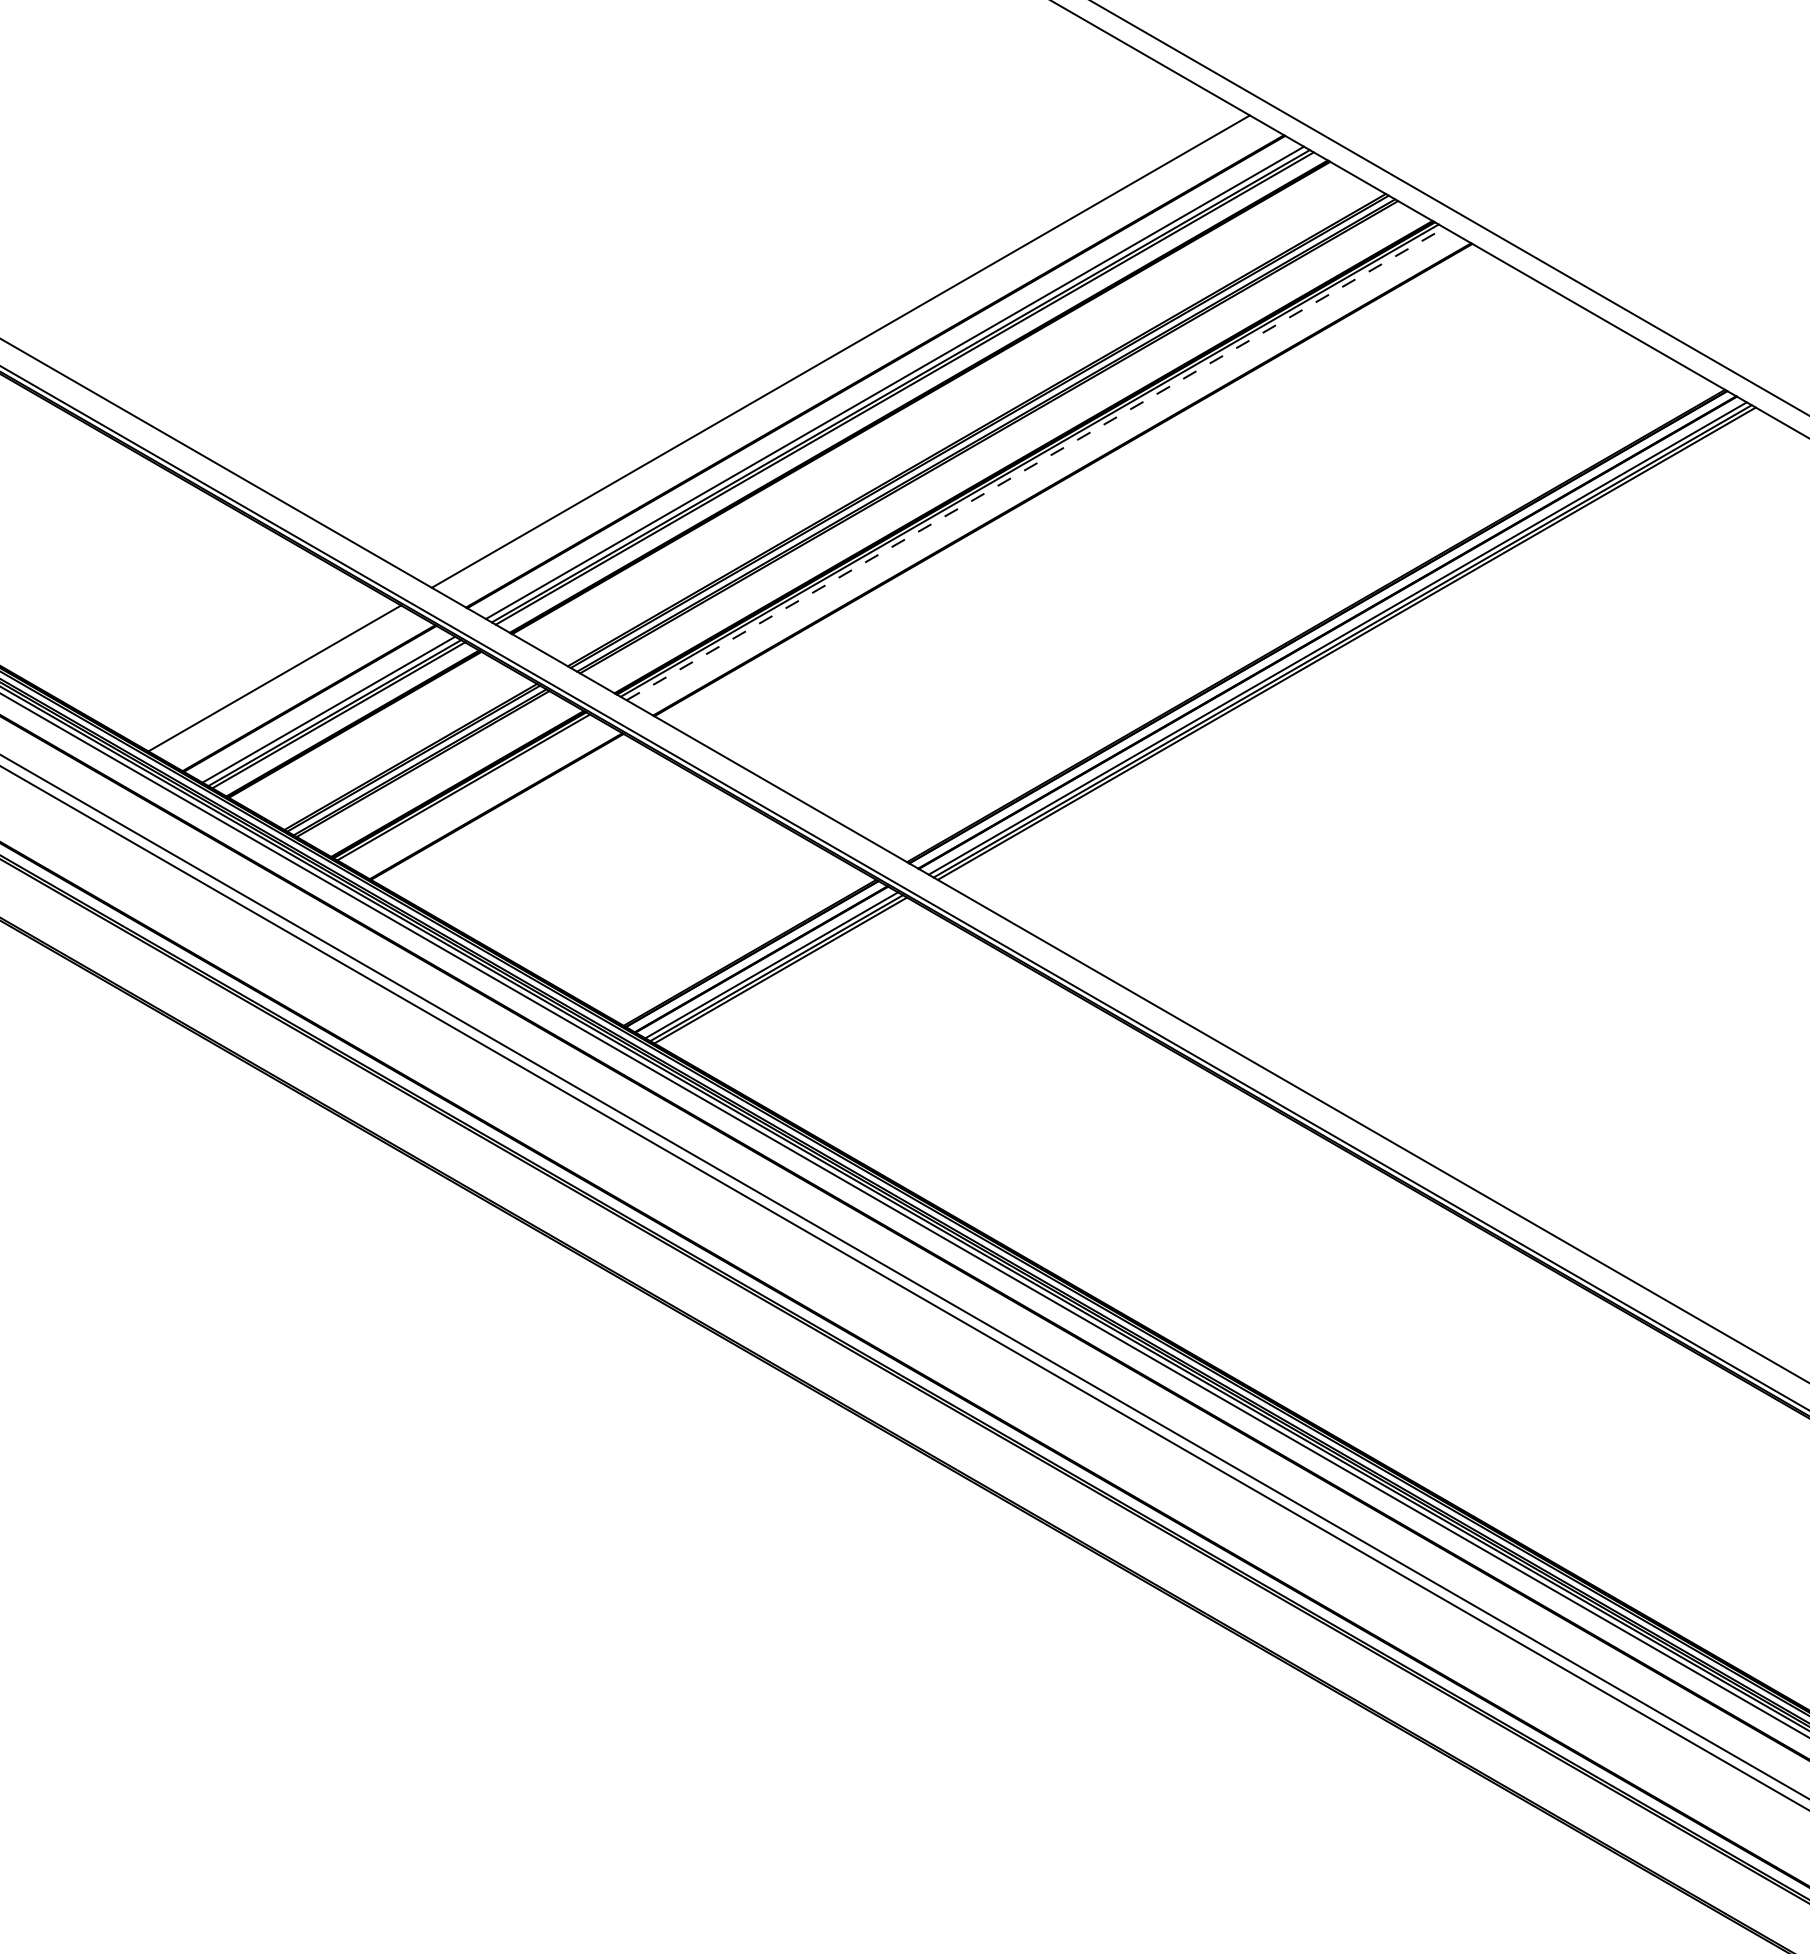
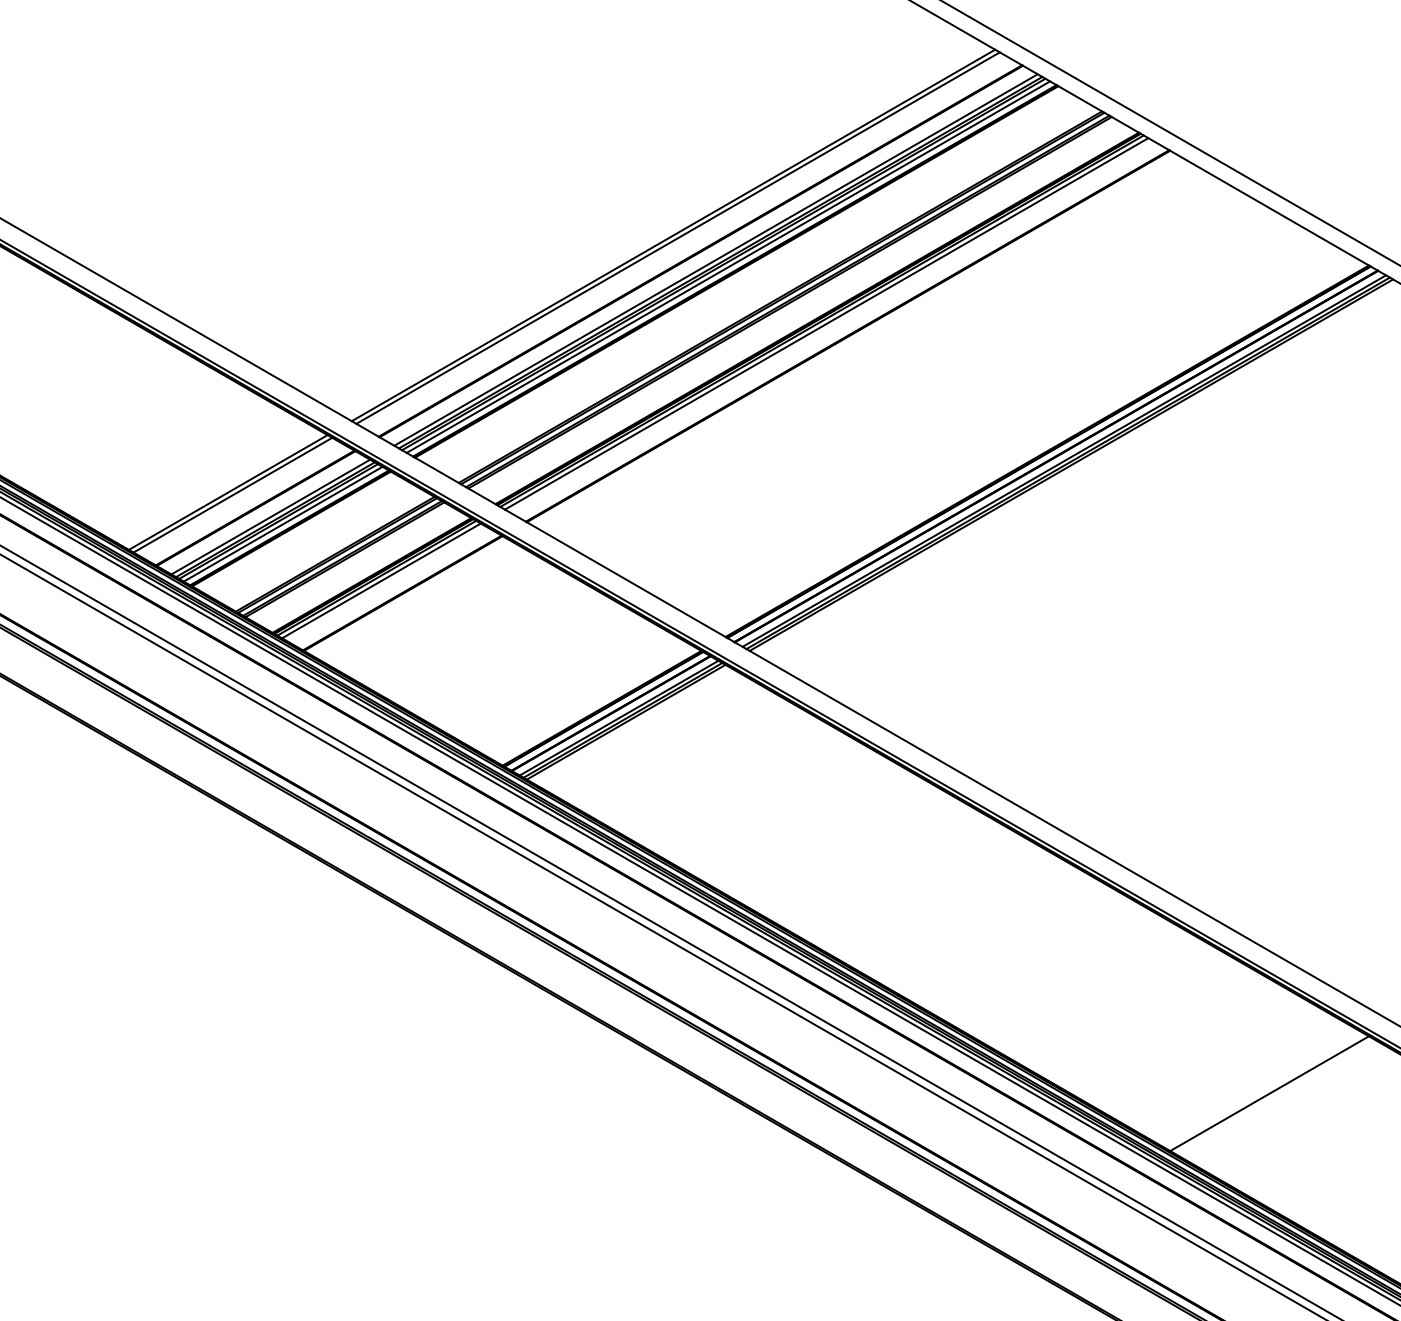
line: (846, 354) -> (677, 237), added
line: (910, 391) -> (728, 266), added
line: (1036, 463) -> (827, 323), dashed -> solid
line: (280, 681) -> (232, 494), added
line: (344, 718) -> (283, 523), added
line: (469, 790) -> (381, 580), added
line: (1598, 1442) -> (1269, 1093), added

